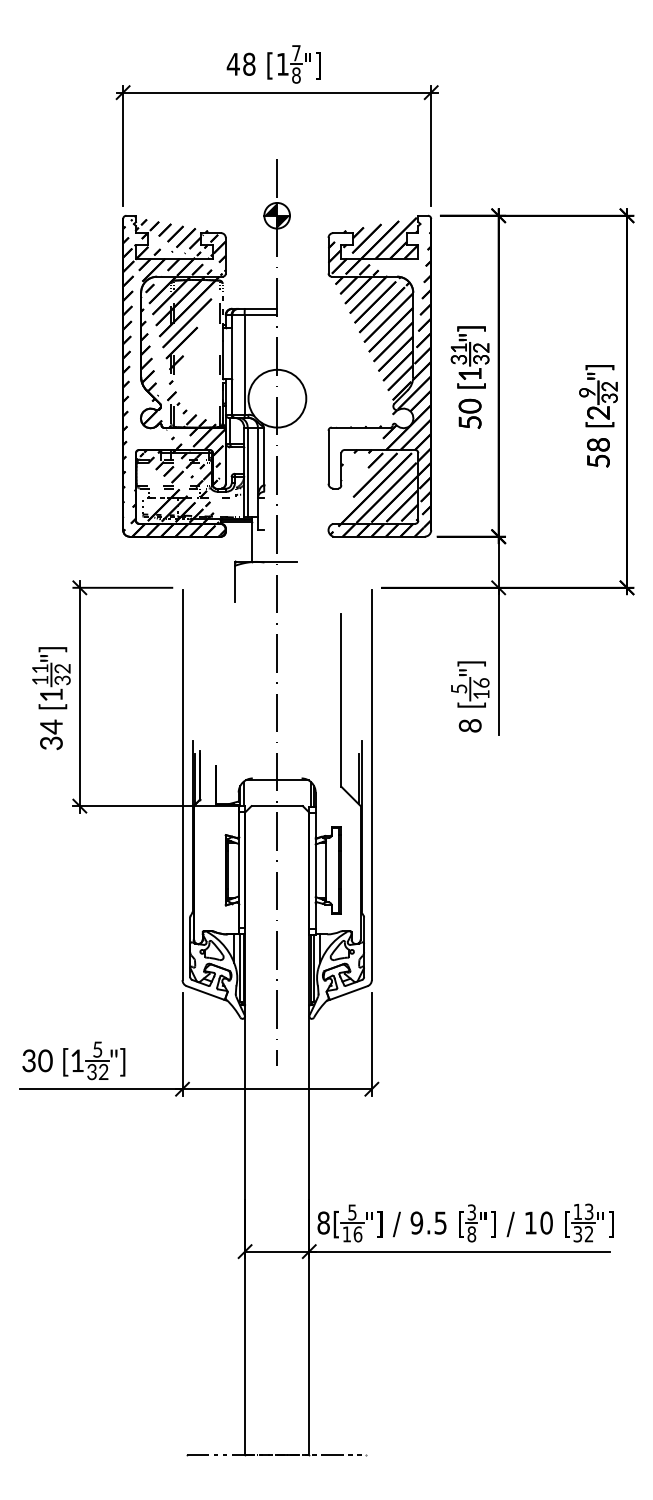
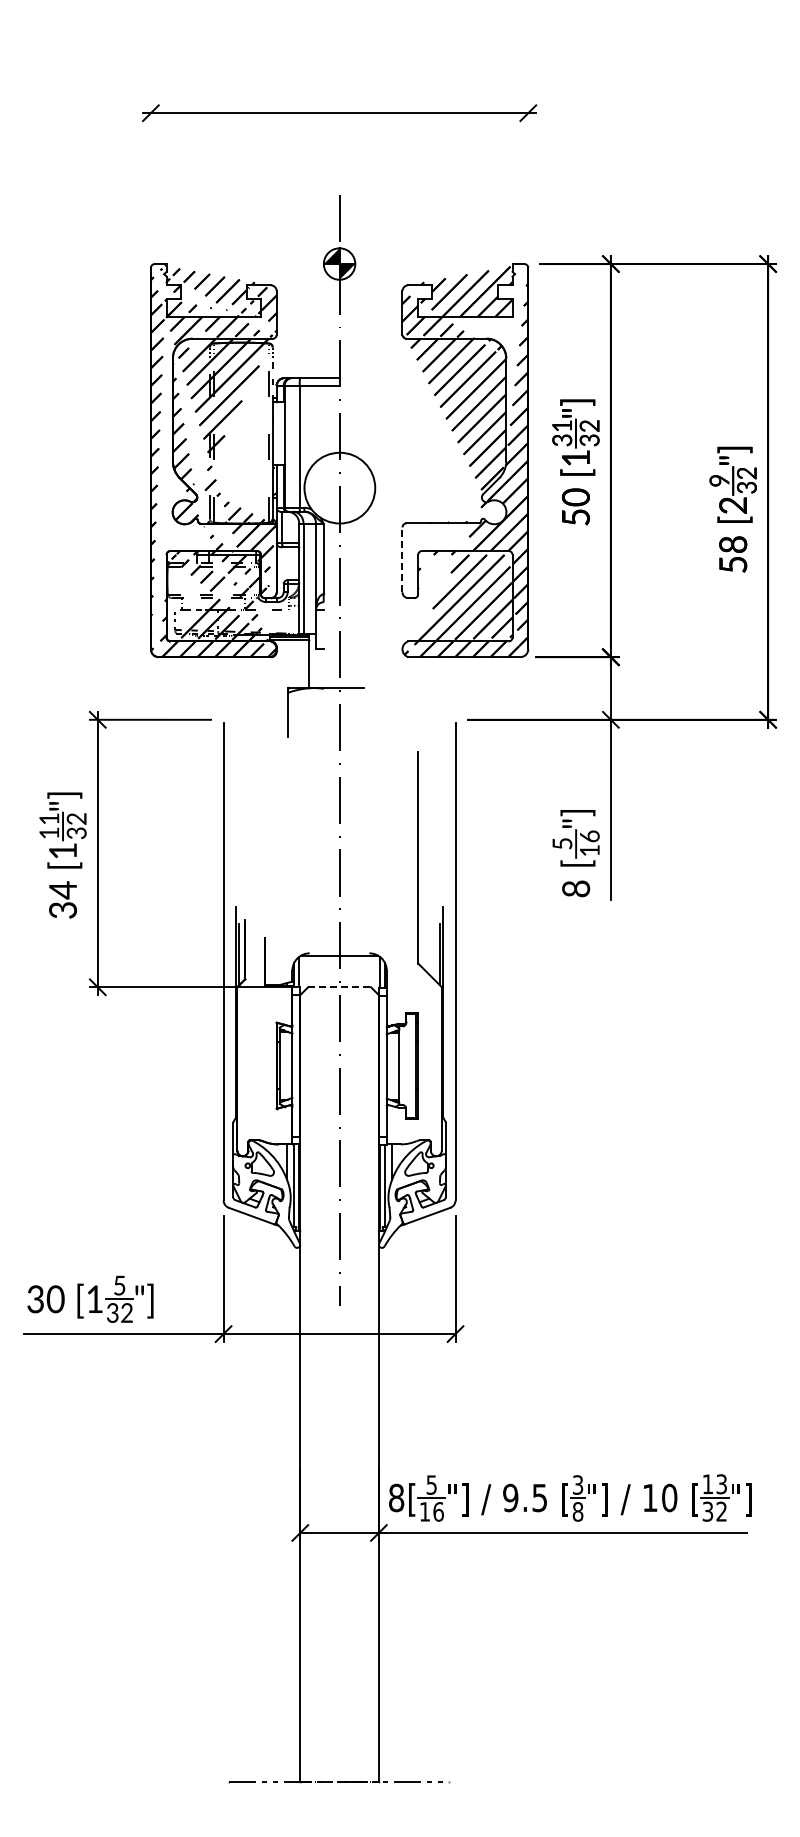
part: (273, 64) -> (334, 78), removed
line: (122, 145) -> (150, 178), removed
line: (431, 145) -> (528, 178), removed
line: (328, 456) -> (402, 559), solid -> dashed
line: (277, 806) -> (340, 987), solid -> dashed

